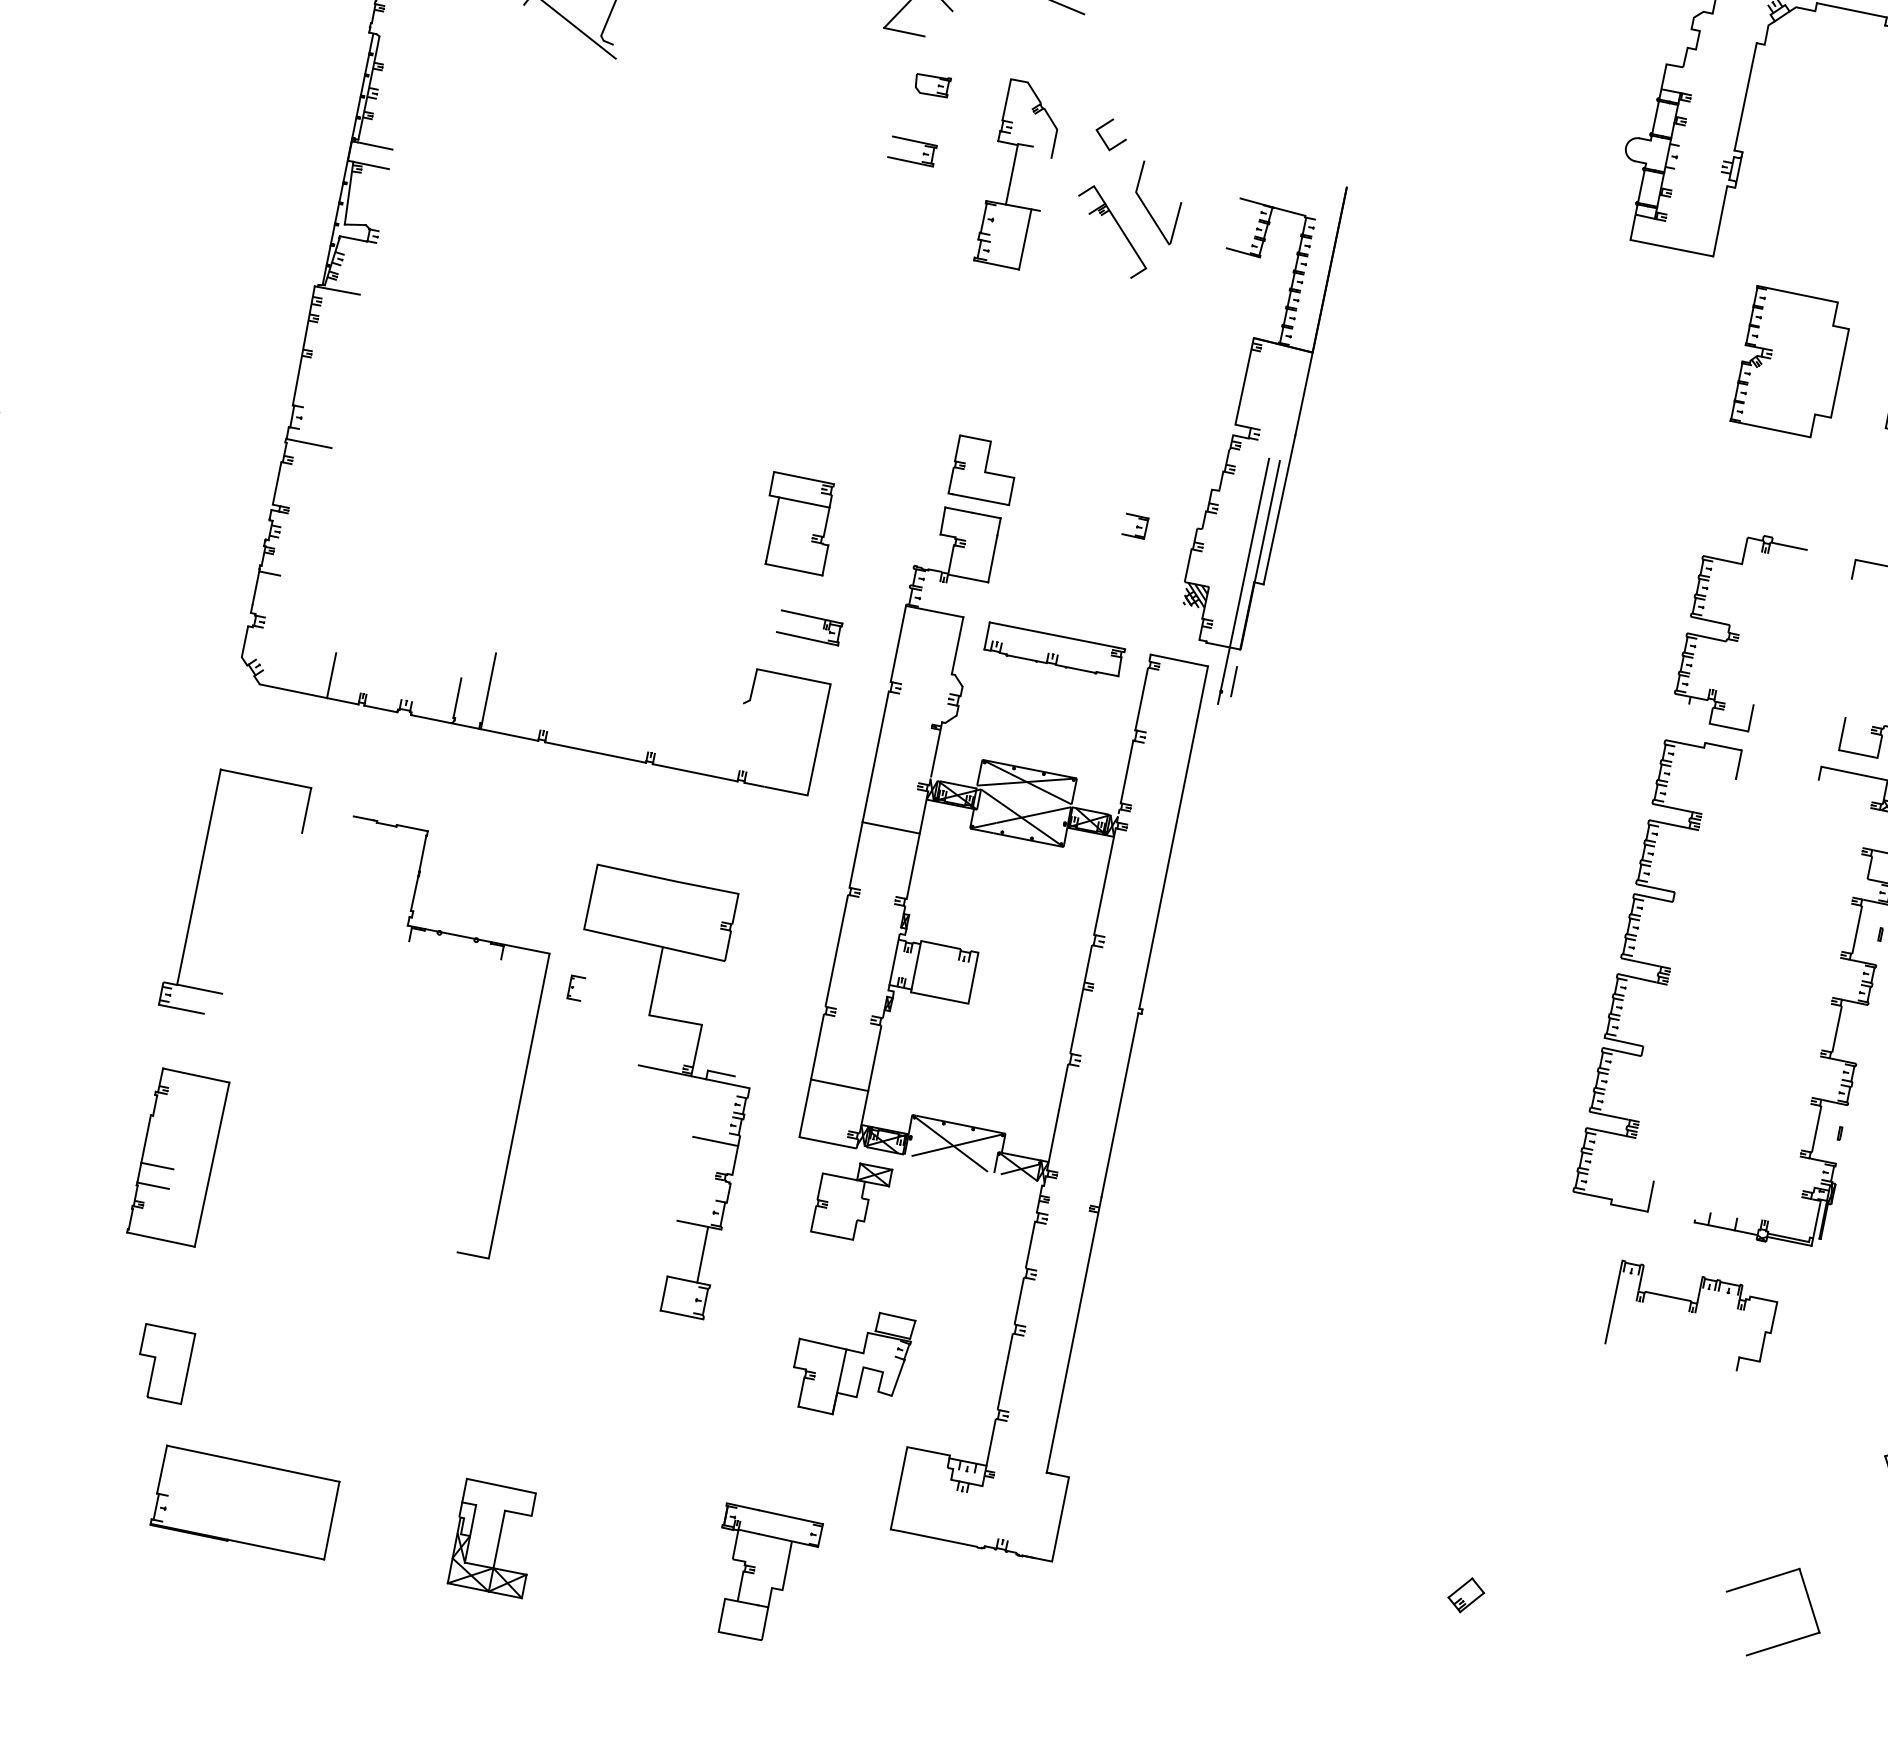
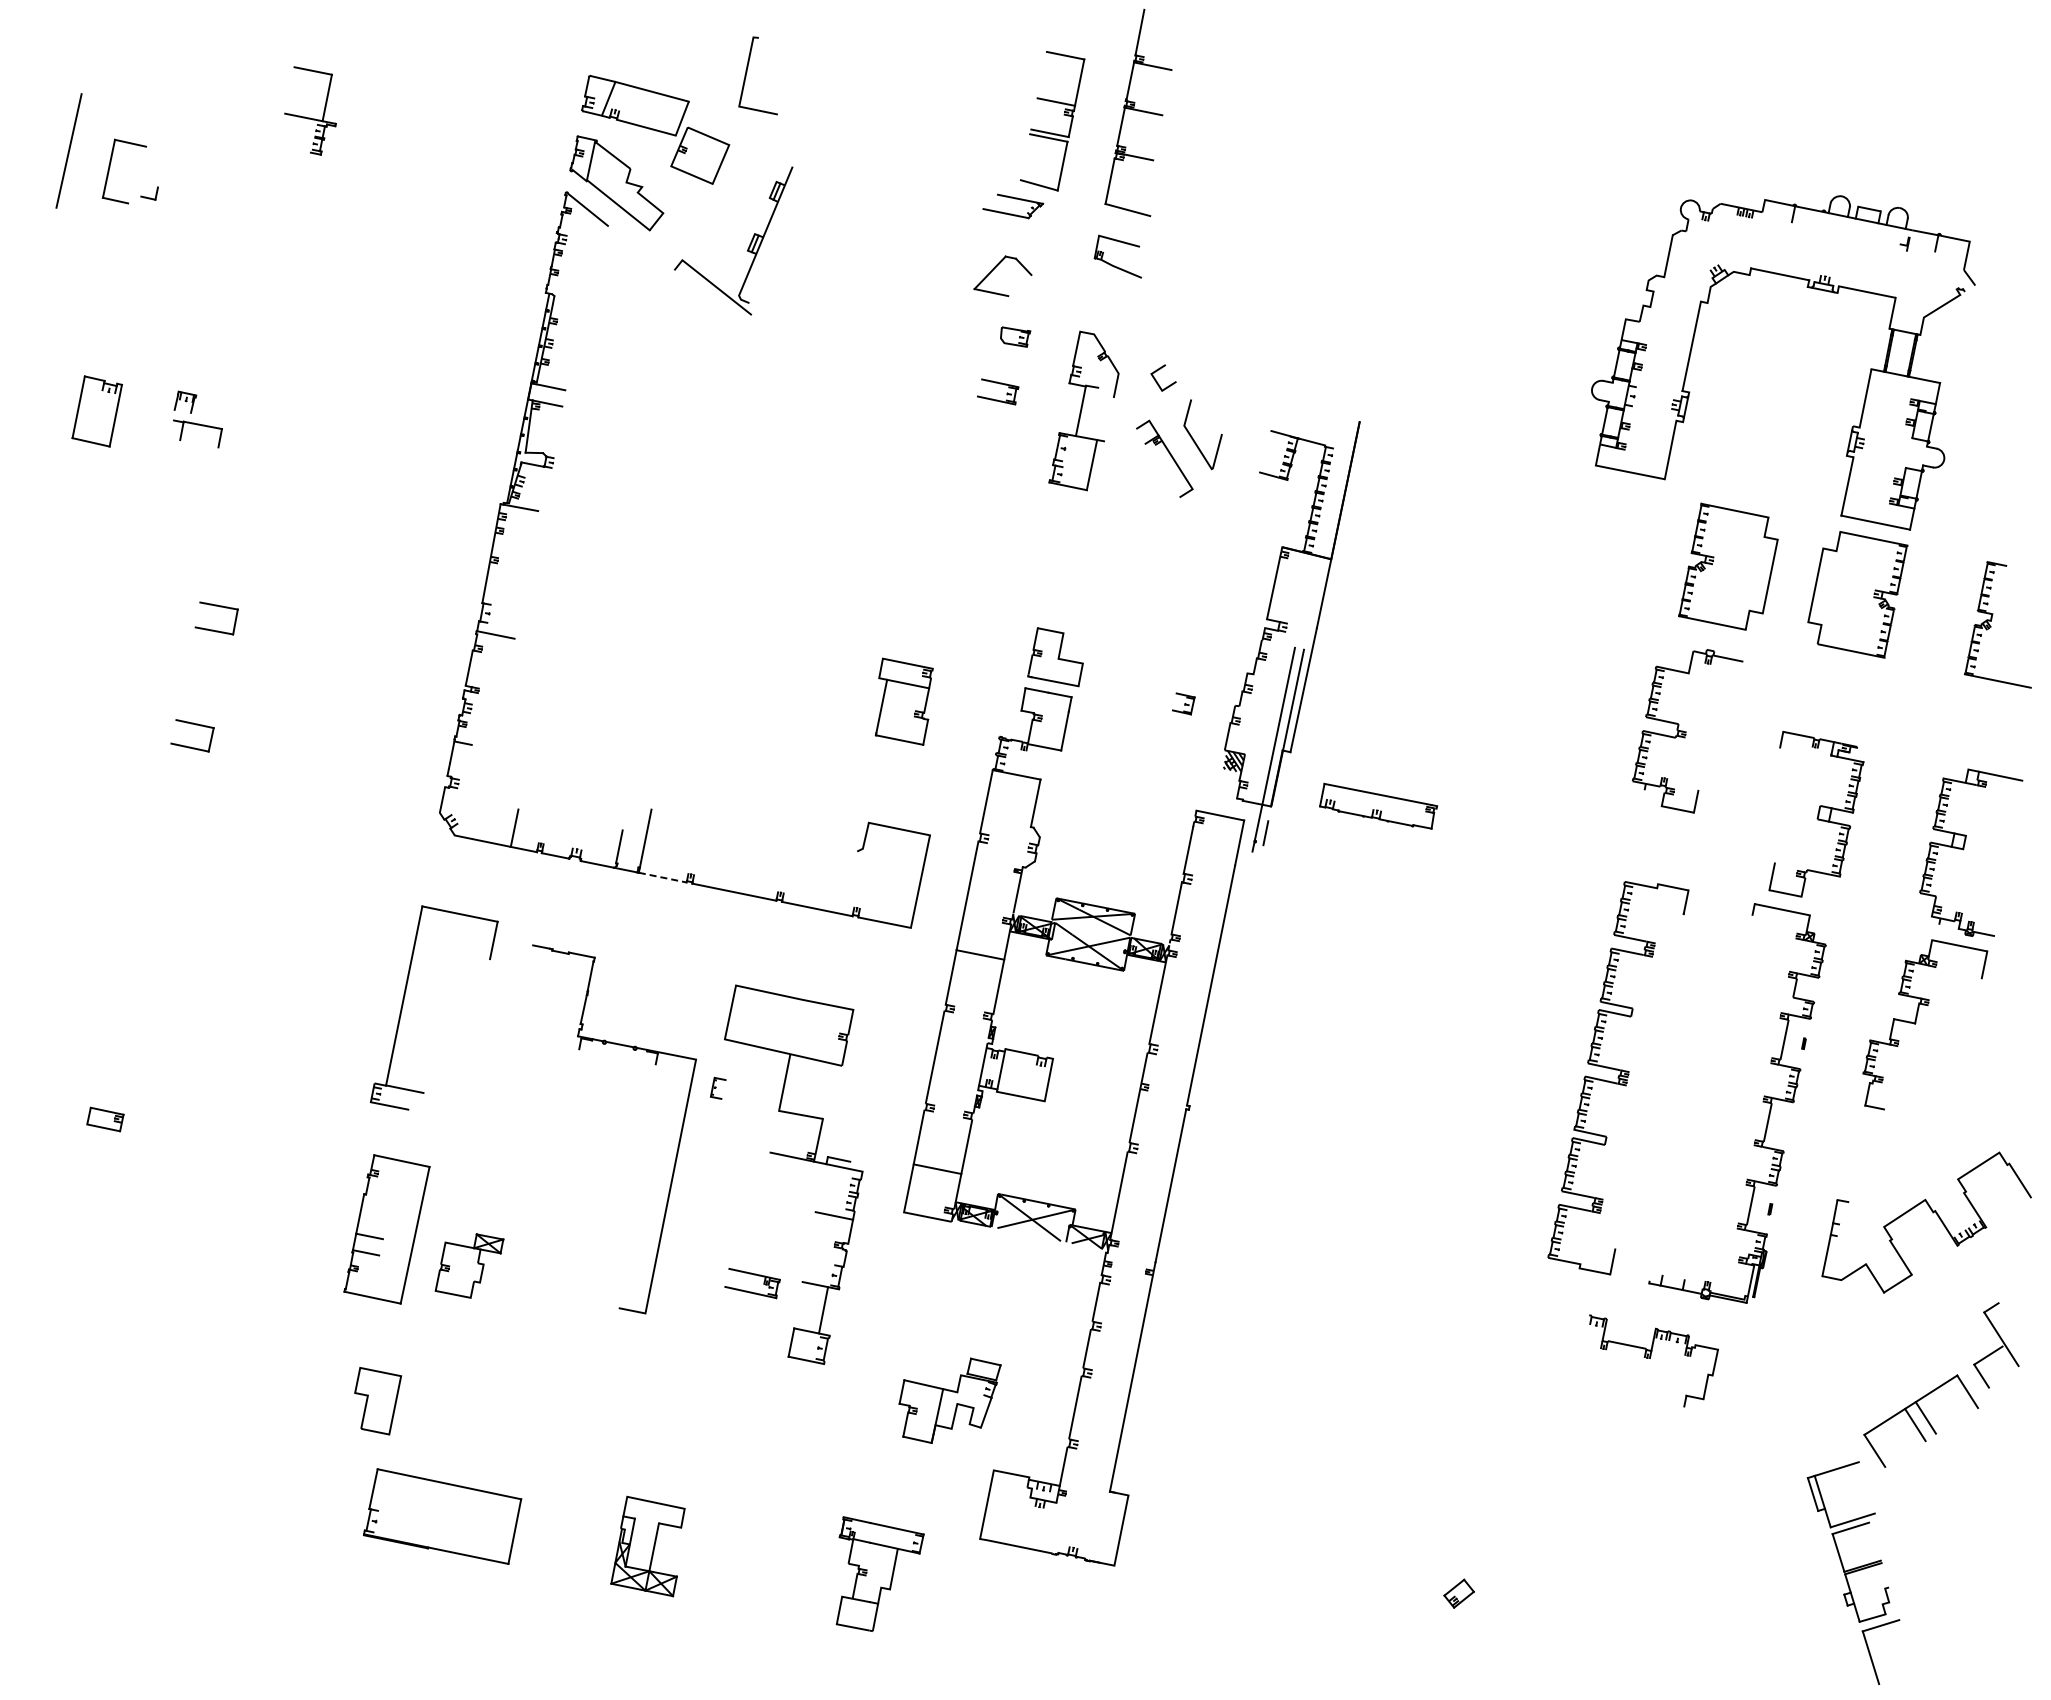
part: (1740, 633) -> (1687, 731), moved
part: (808, 637) -> (751, 1291), moved
part: (1054, 648) -> (1378, 805), moved
line: (510, 734) -> (663, 877), solid -> dashed
part: (851, 1200) -> (469, 1265), moved
line: (1613, 1301) -> (1581, 1349), removed
part: (1763, 1581) -> (1706, 1582), removed

